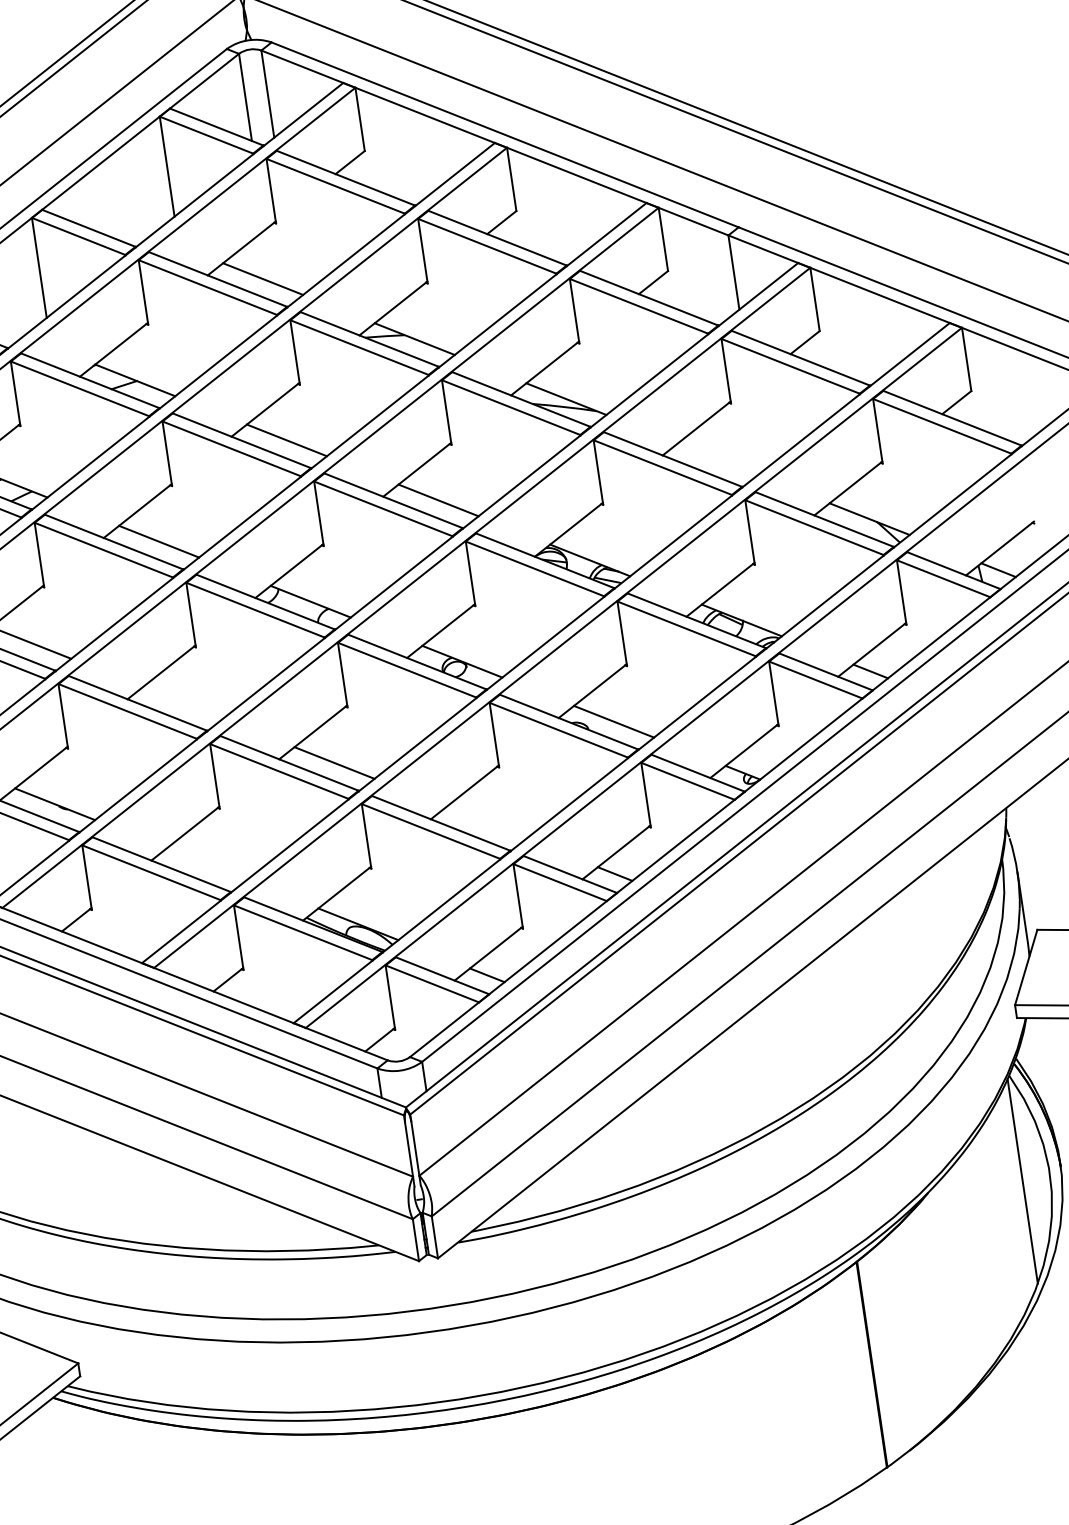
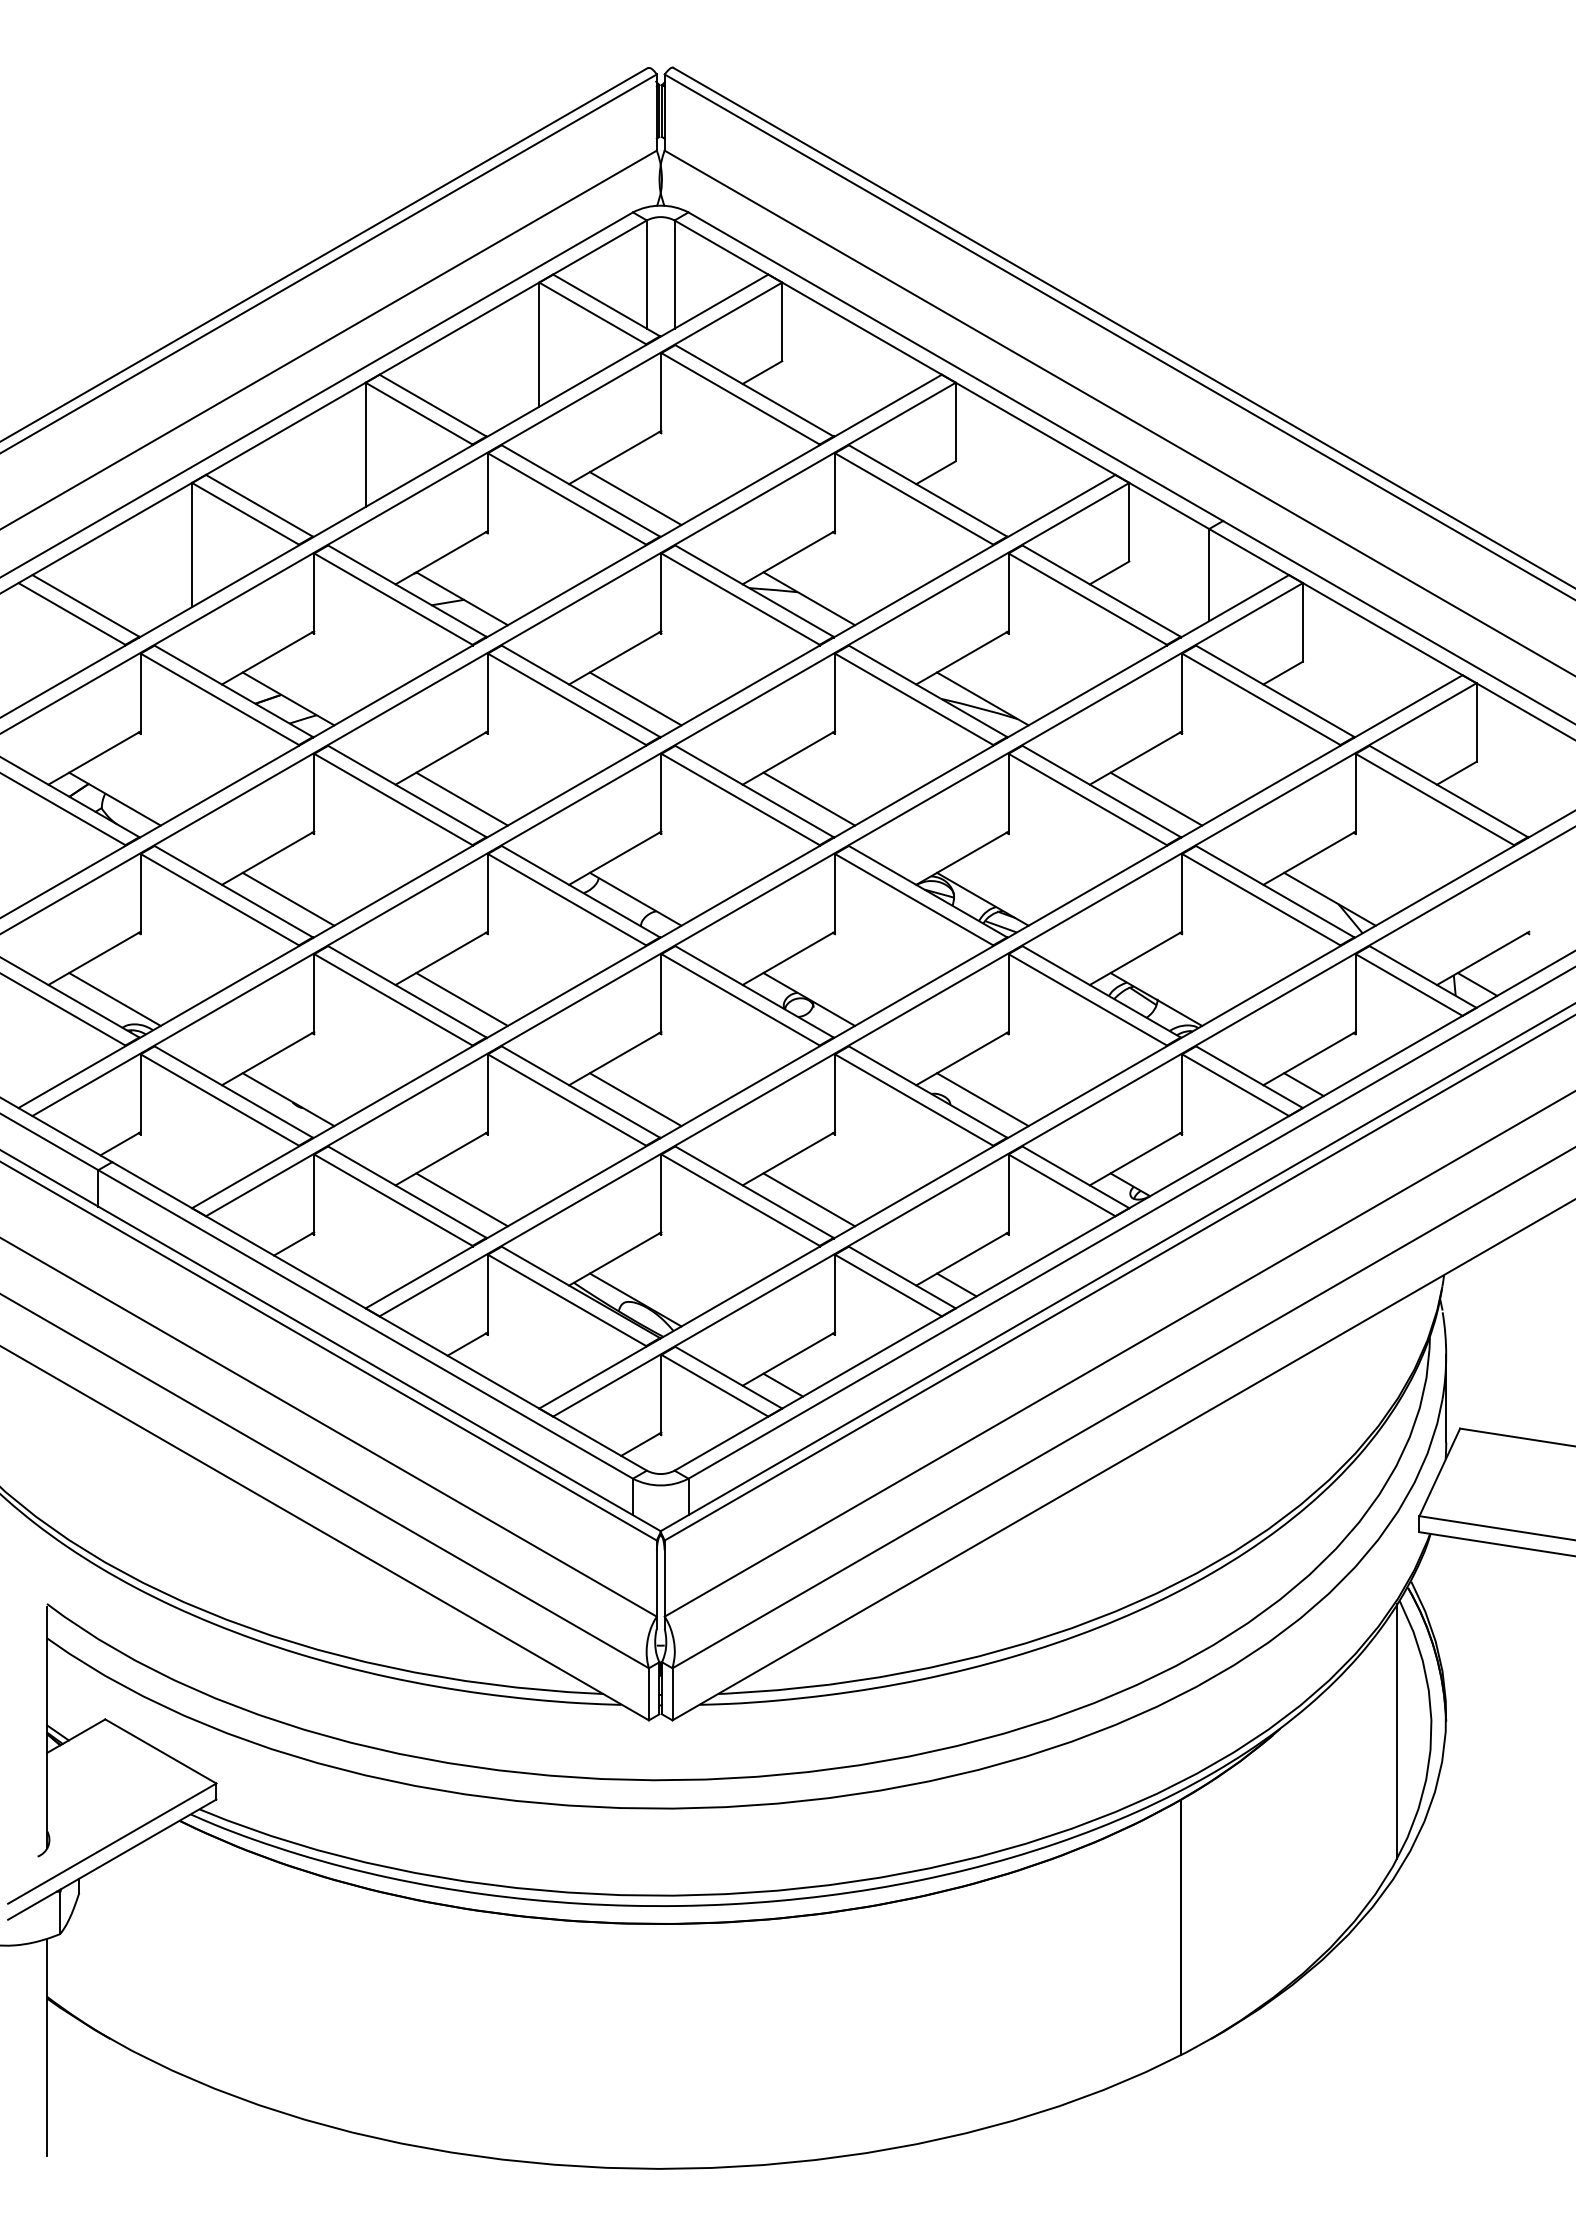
line: (718, 458) -> (1156, 798), added
line: (182, 703) -> (461, 999), added
line: (486, 822) -> (809, 1199), added
line: (206, 864) -> (461, 1199), added

